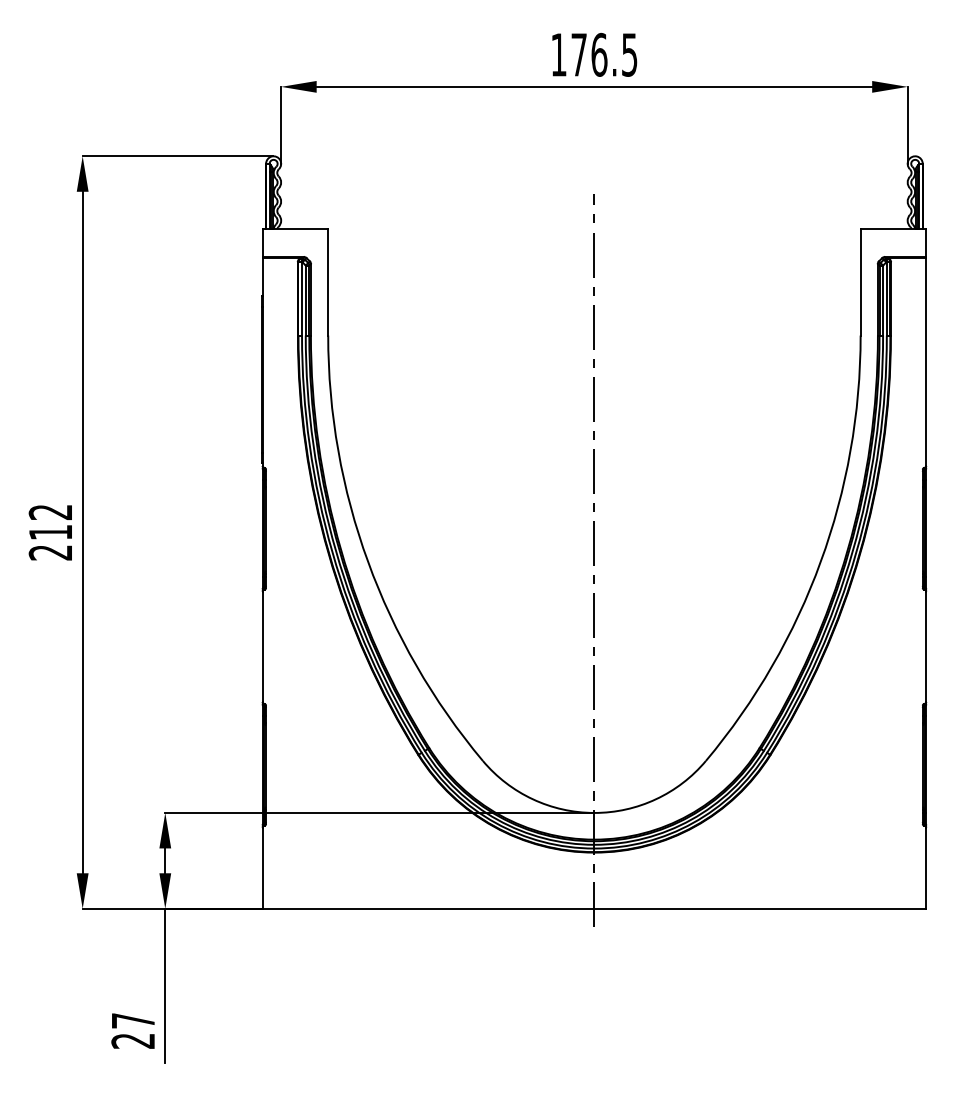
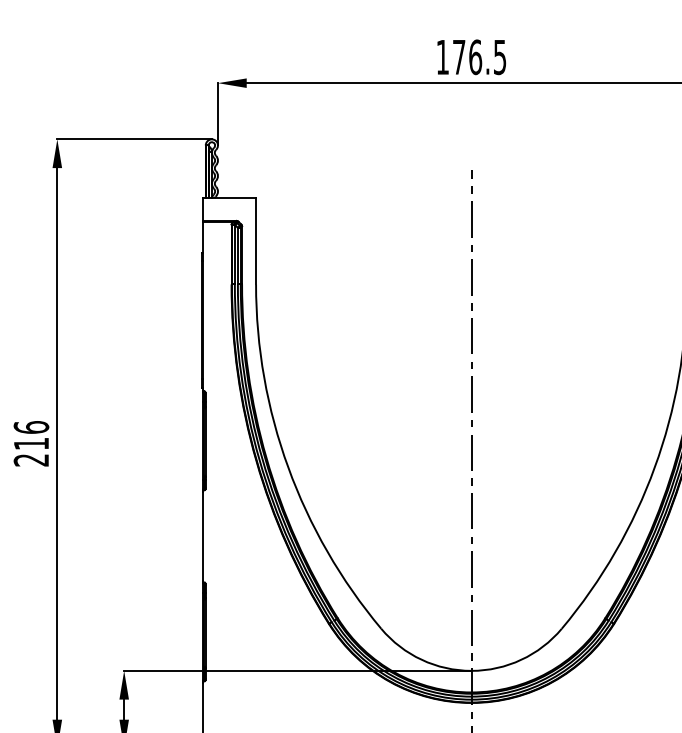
text: (50, 512) -> (31, 427), 212 -> 216

